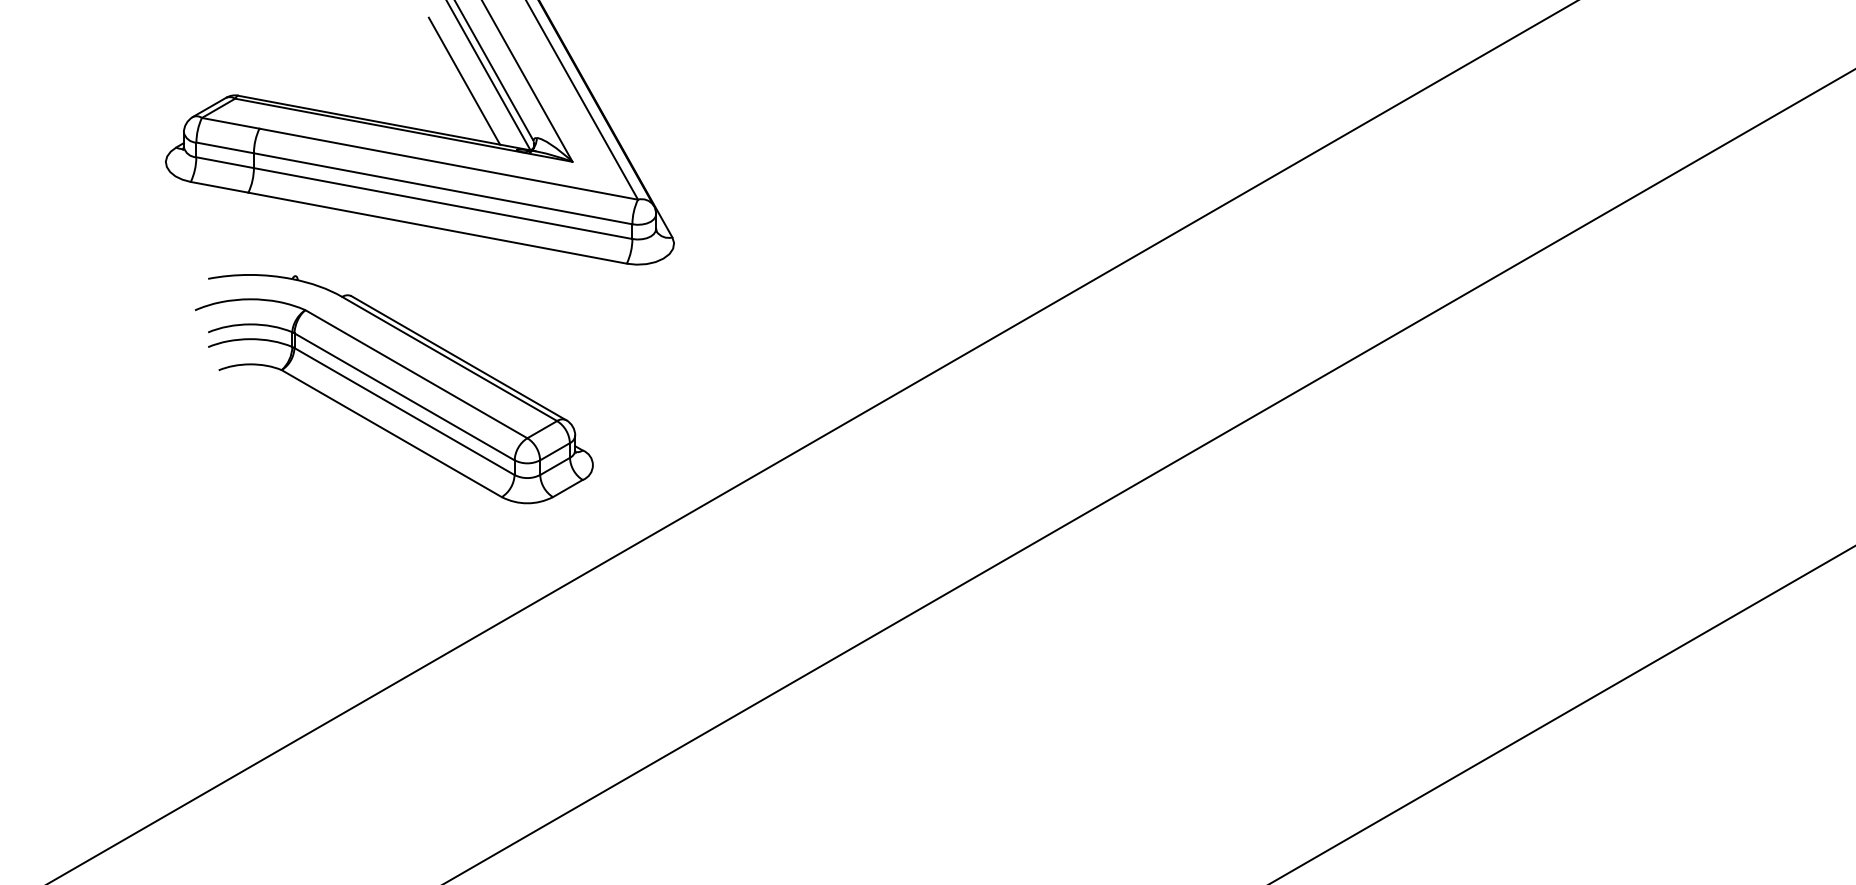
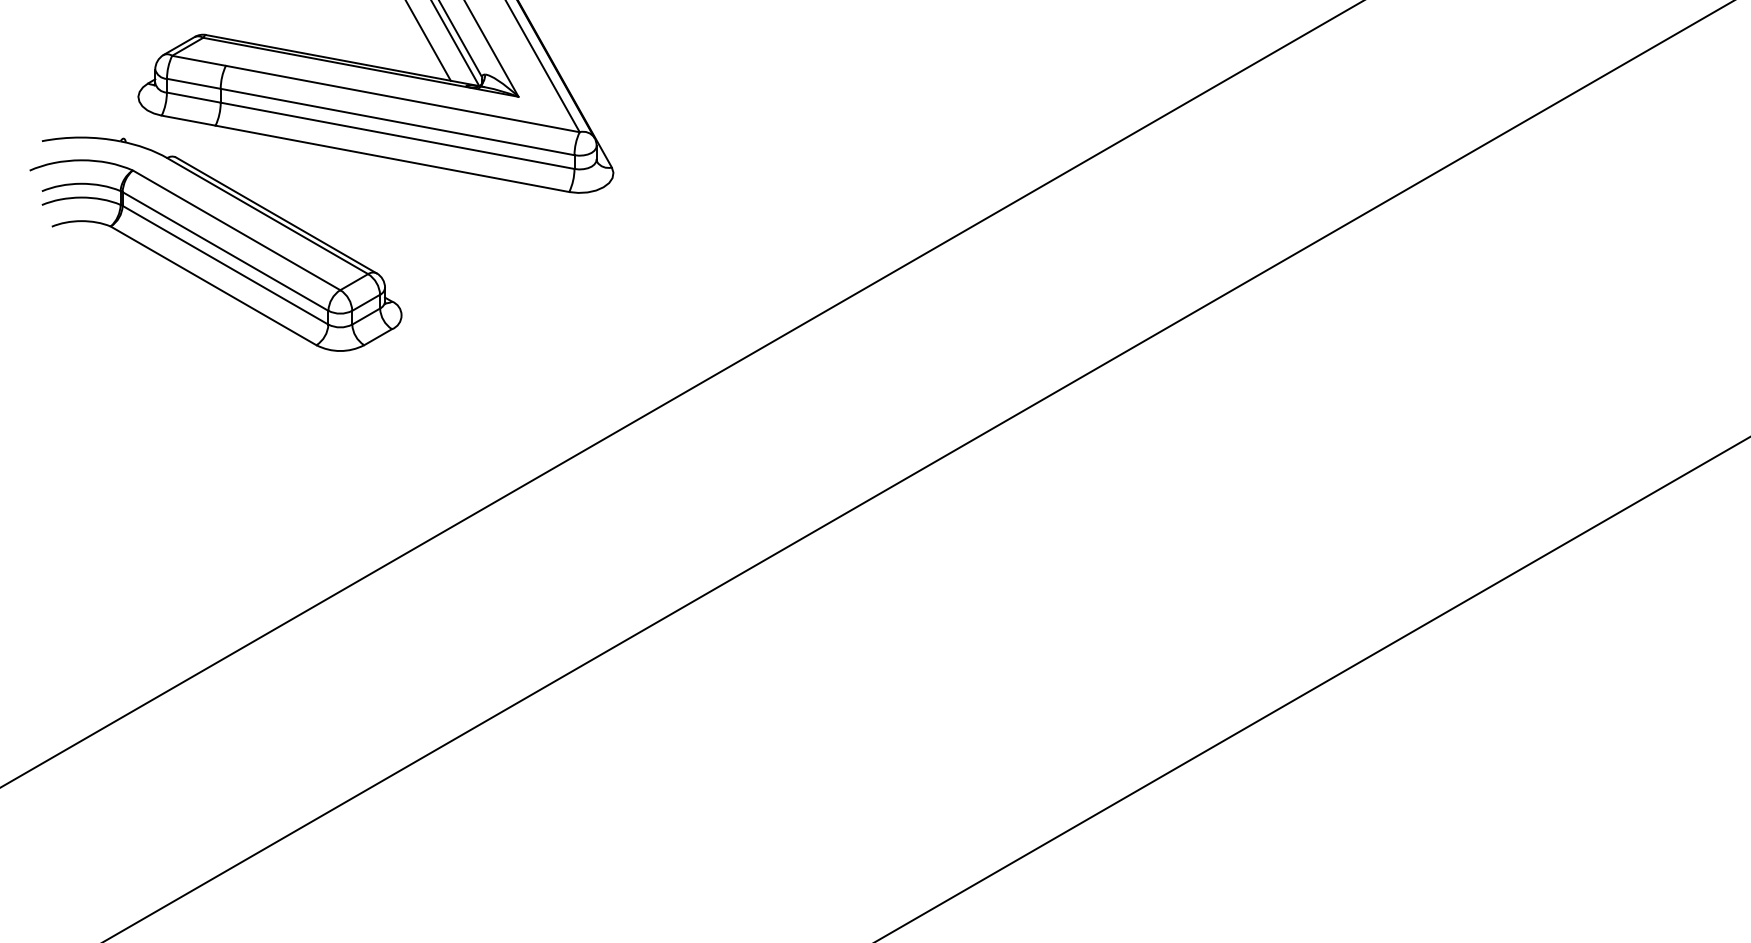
part: (393, 388) -> (215, 243), moved

